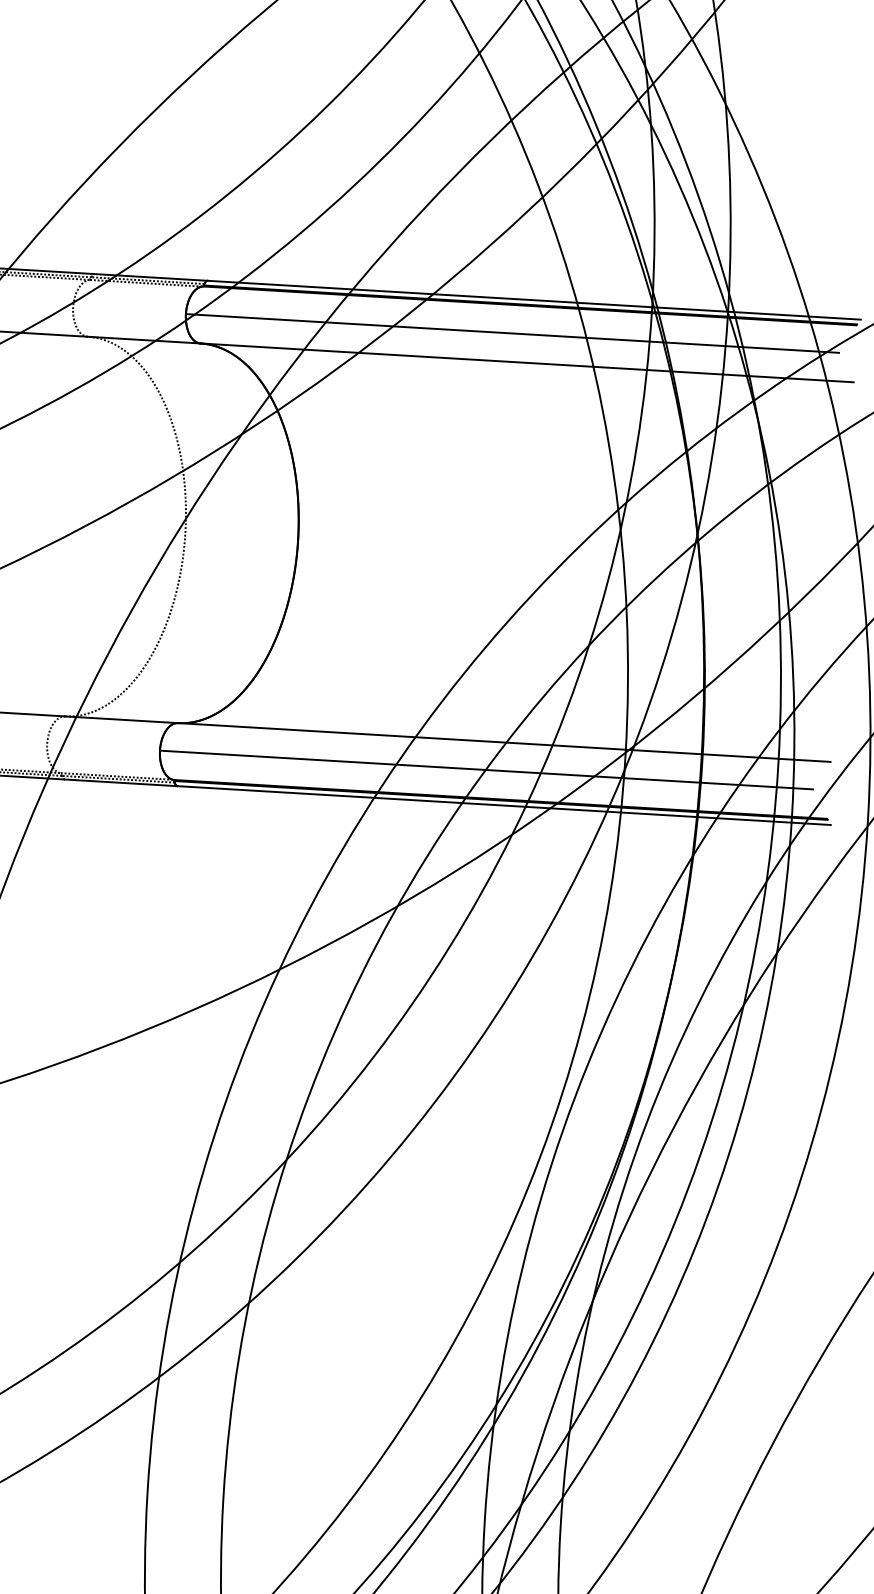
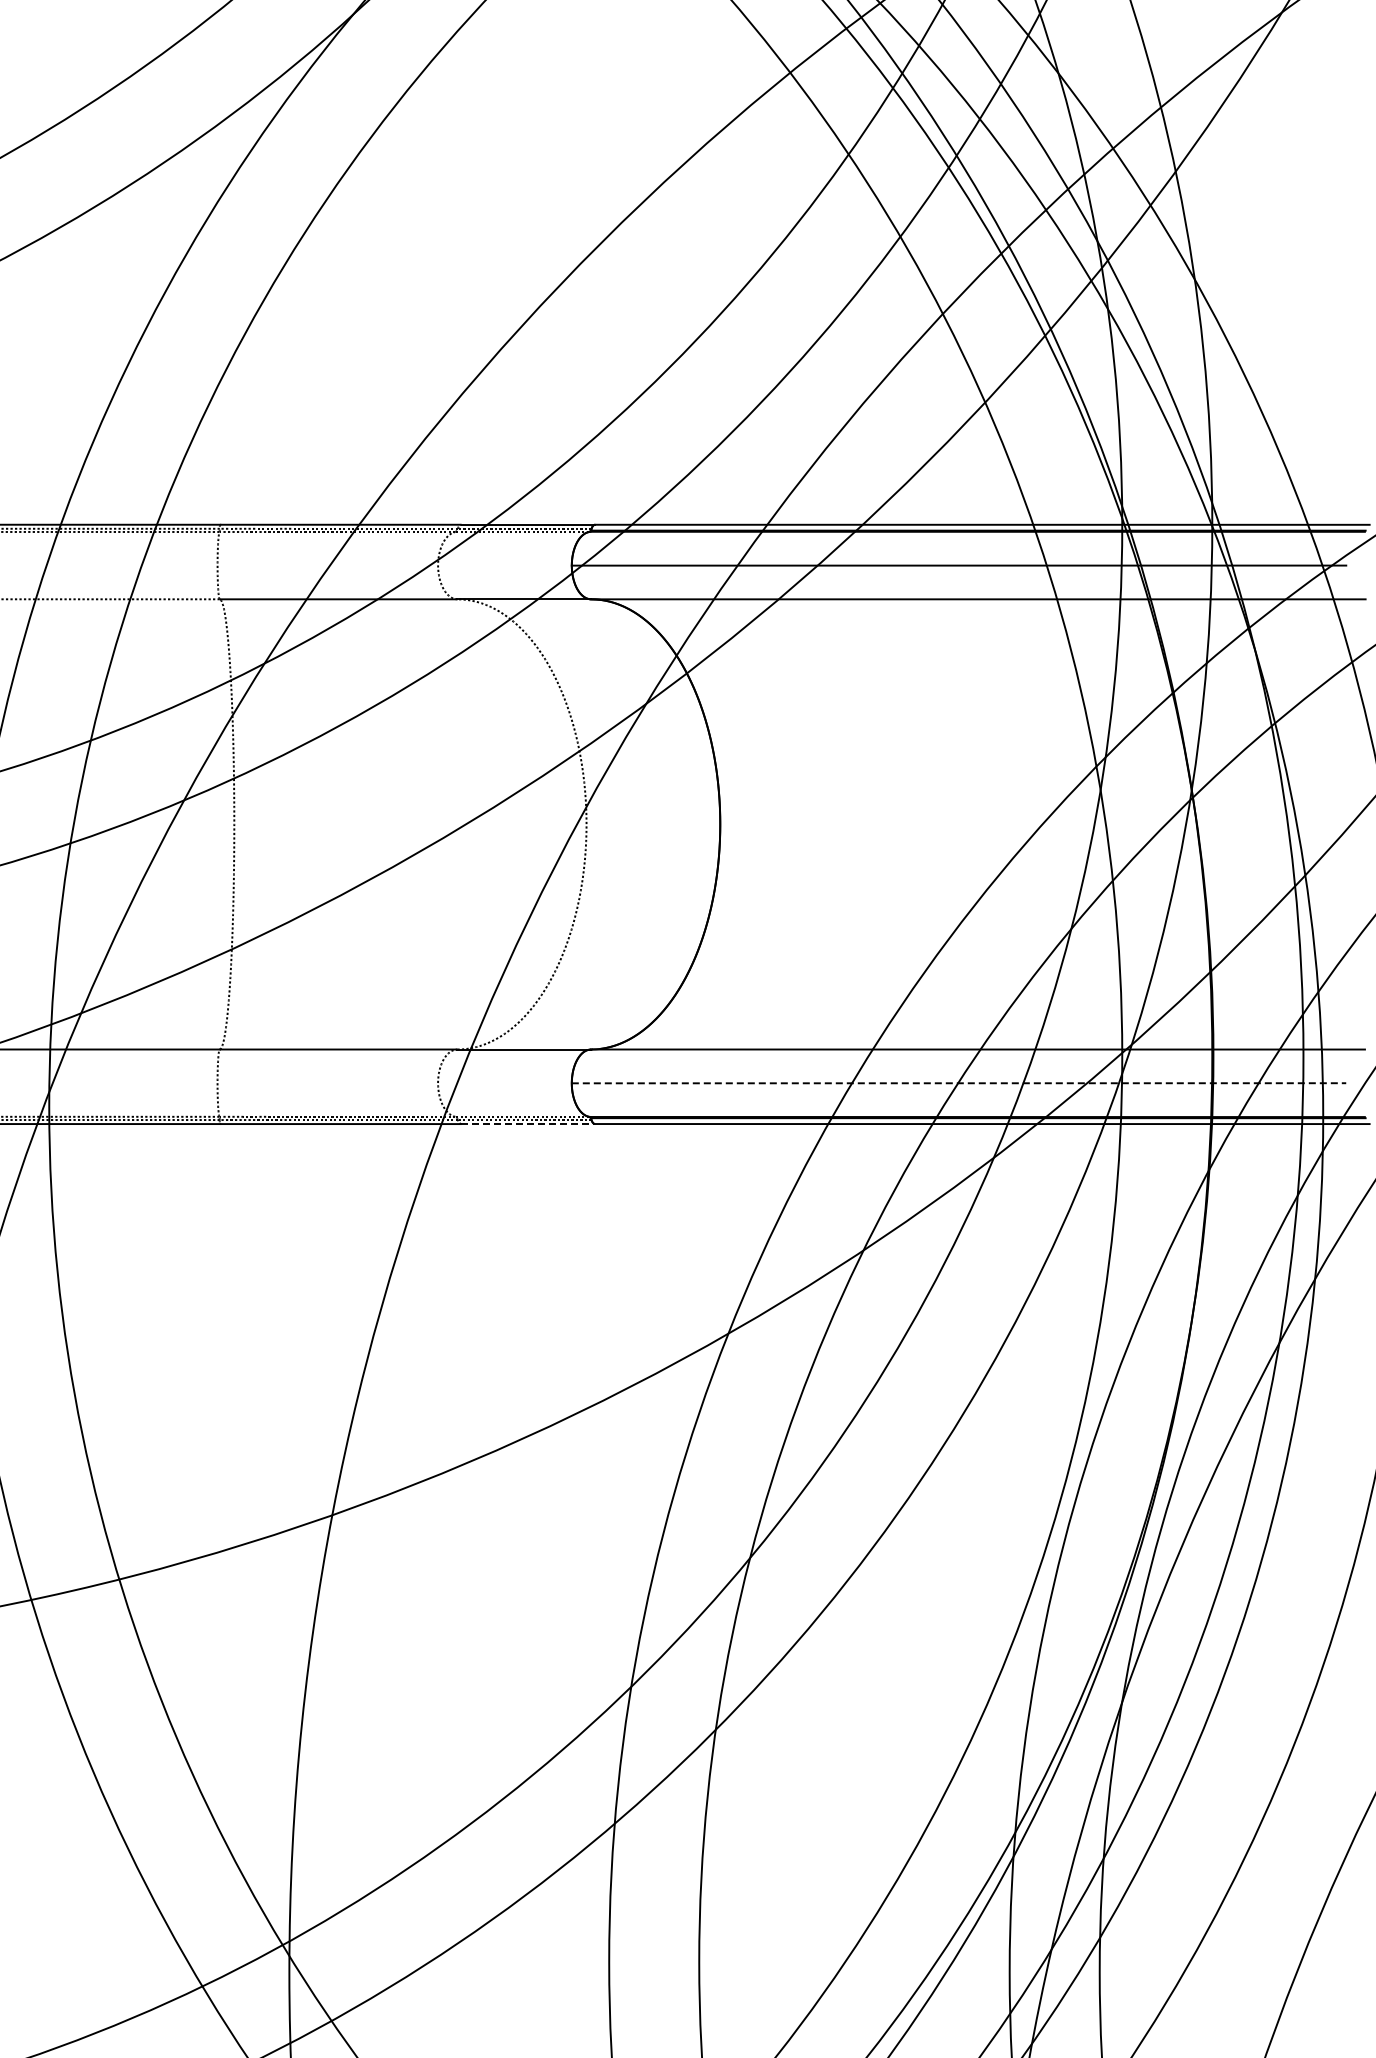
line: (486, 770) -> (959, 1083), solid -> dashed
line: (121, 783) -> (528, 1124), solid -> dashed

